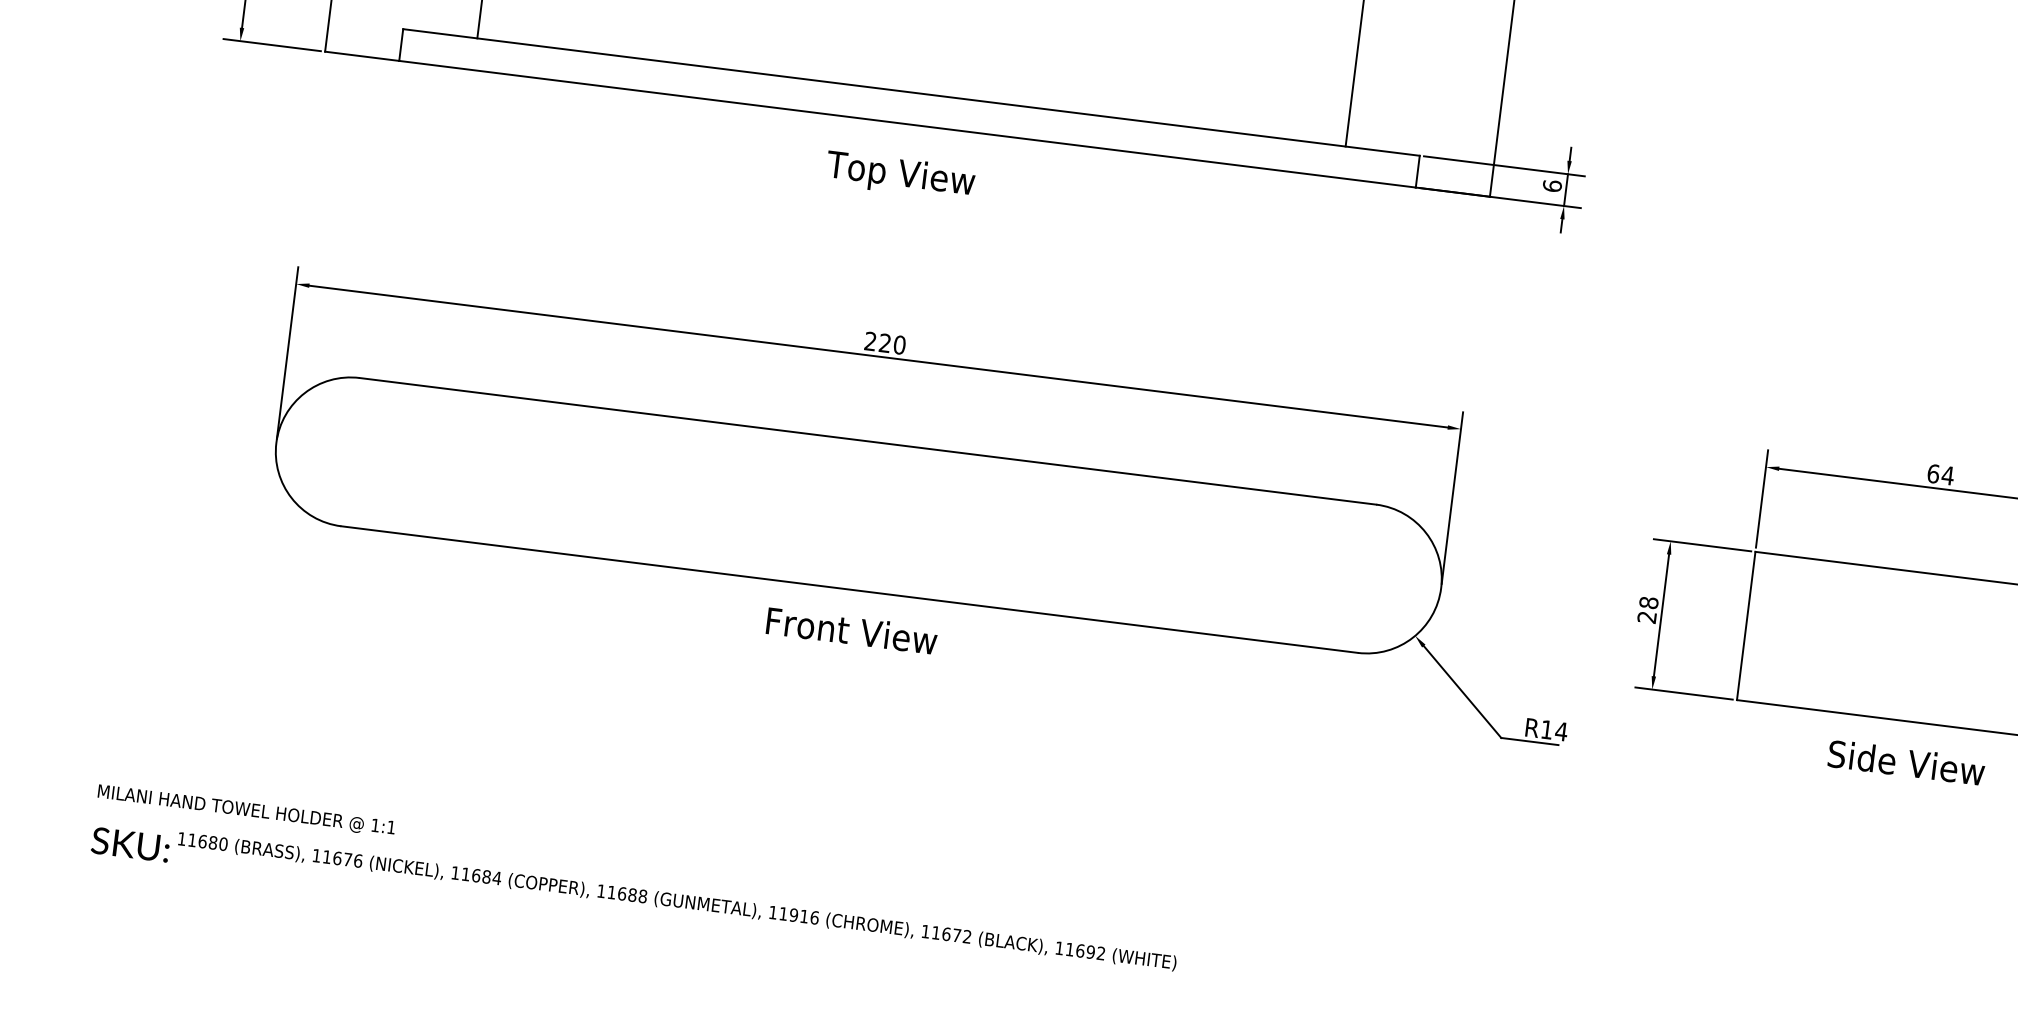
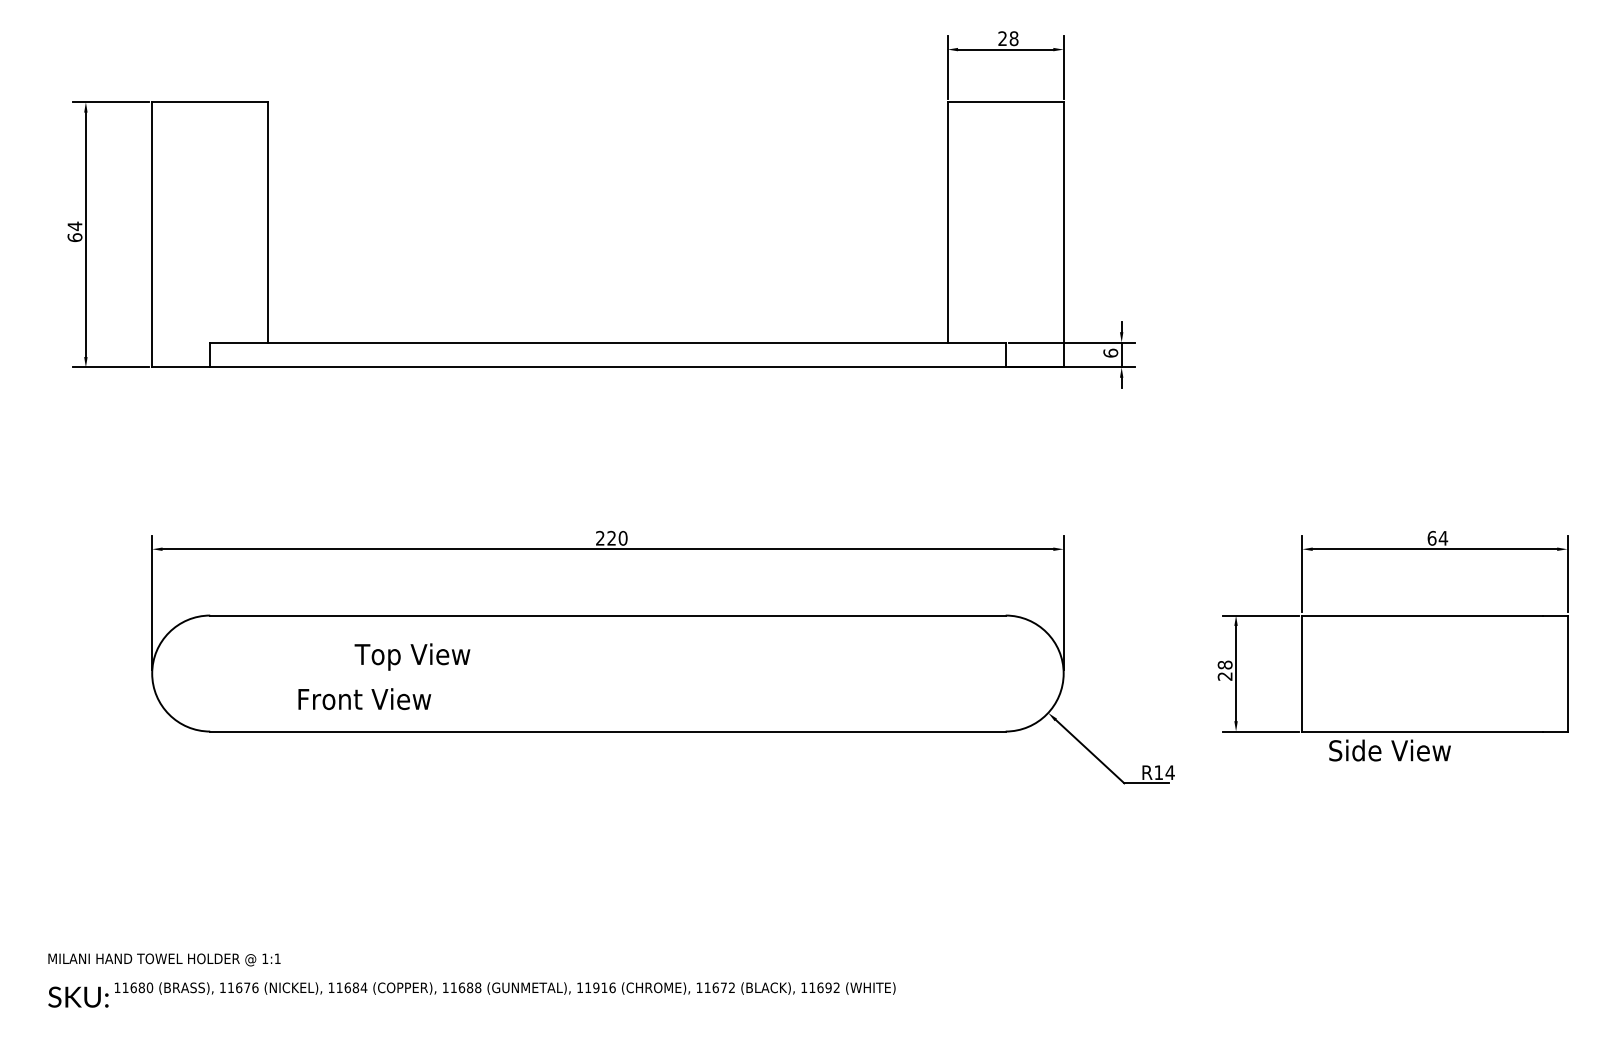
text: (900, 175) -> (412, 656), moved
text: (851, 631) -> (364, 699), moved
text: (1905, 762) -> (1389, 750), moved

